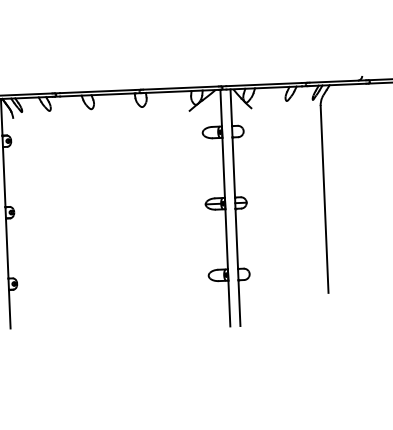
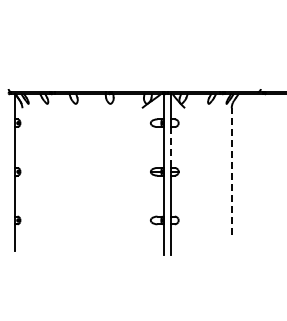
line: (233, 168) -> (170, 148), solid -> dashed
line: (324, 198) -> (231, 171), solid -> dashed

